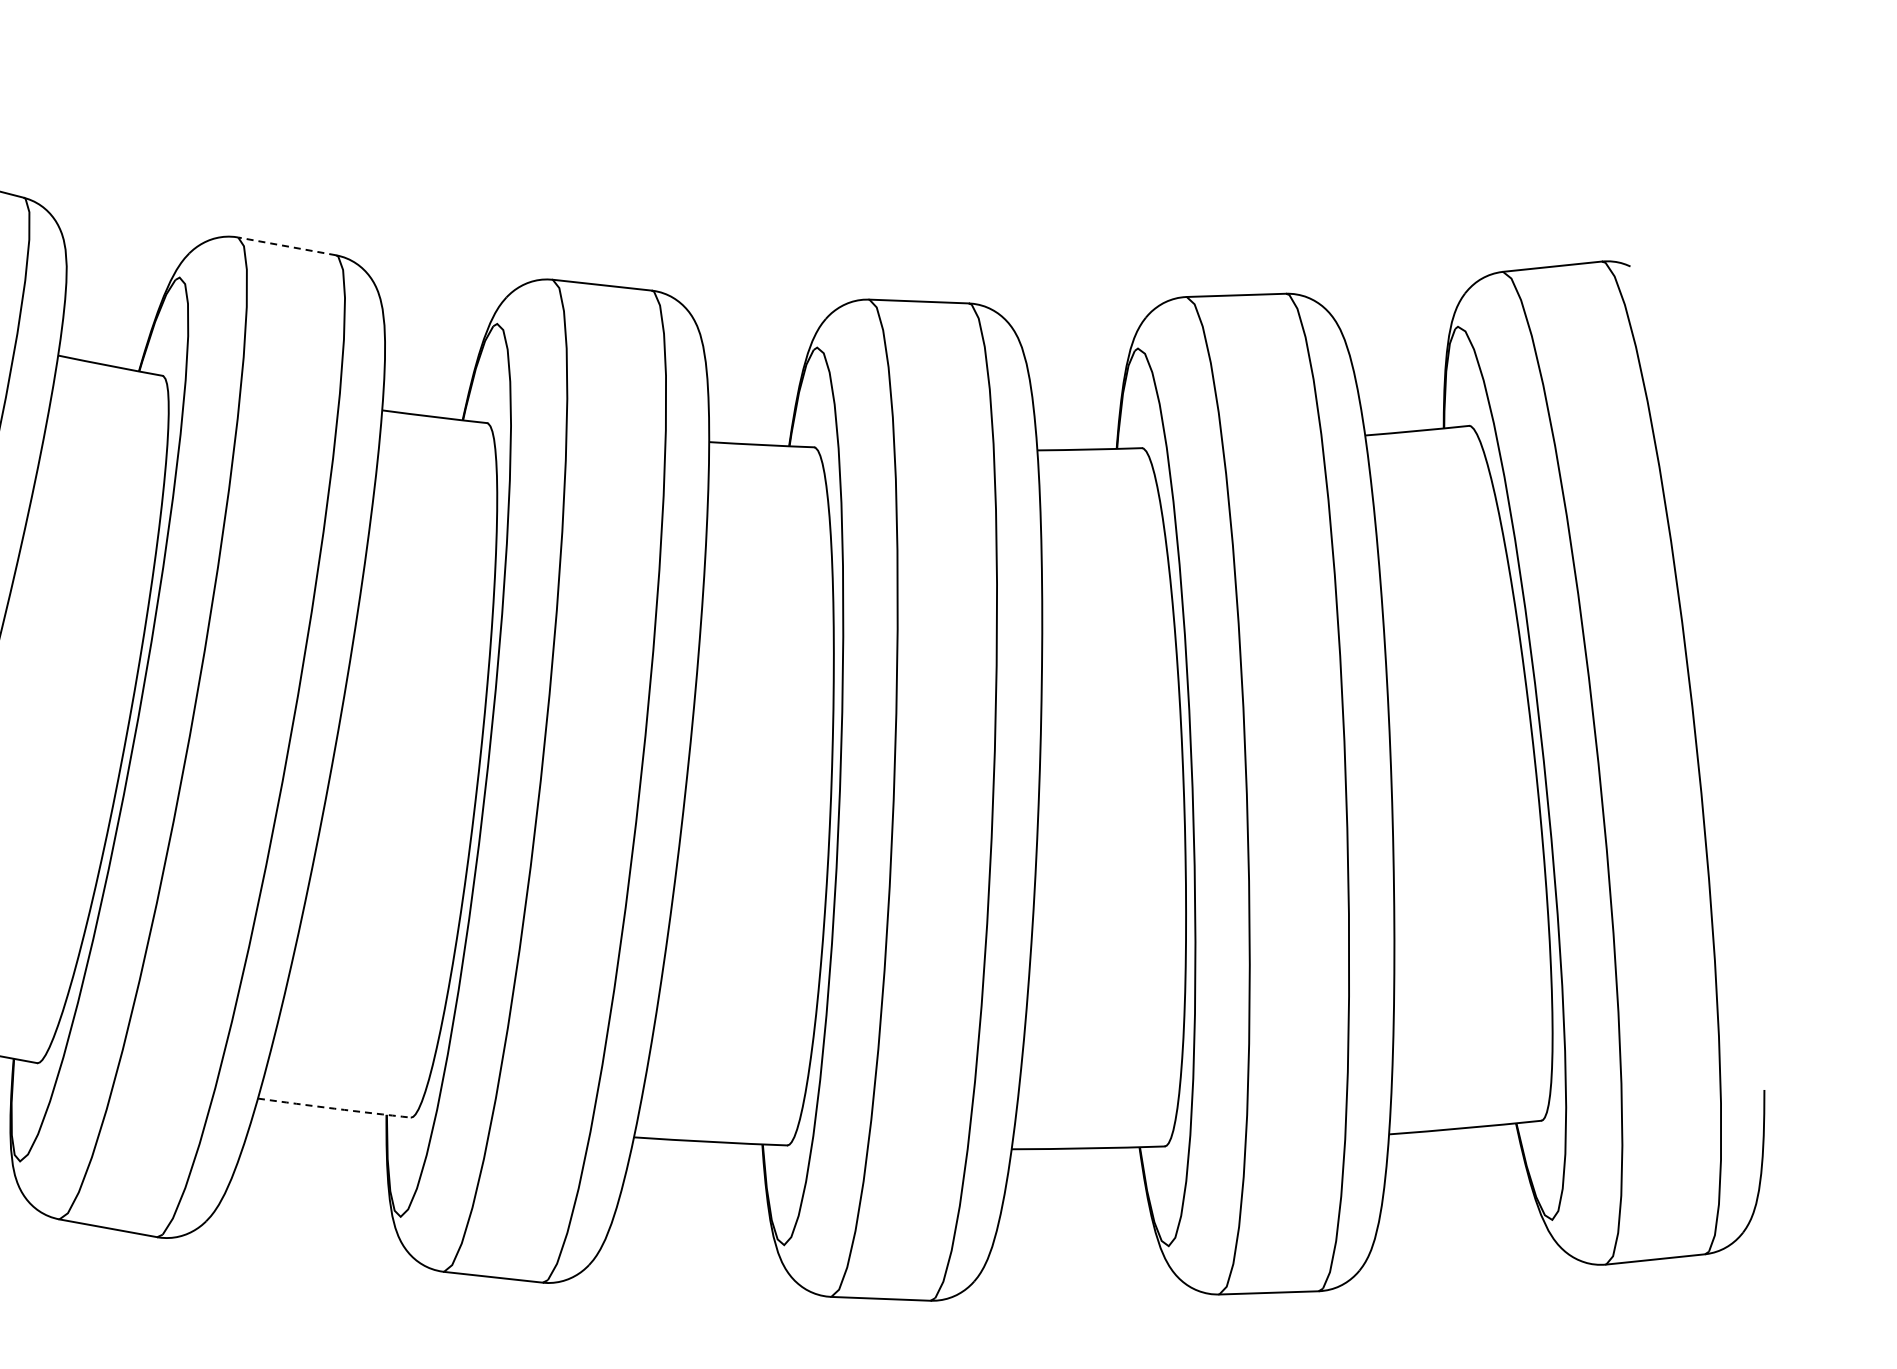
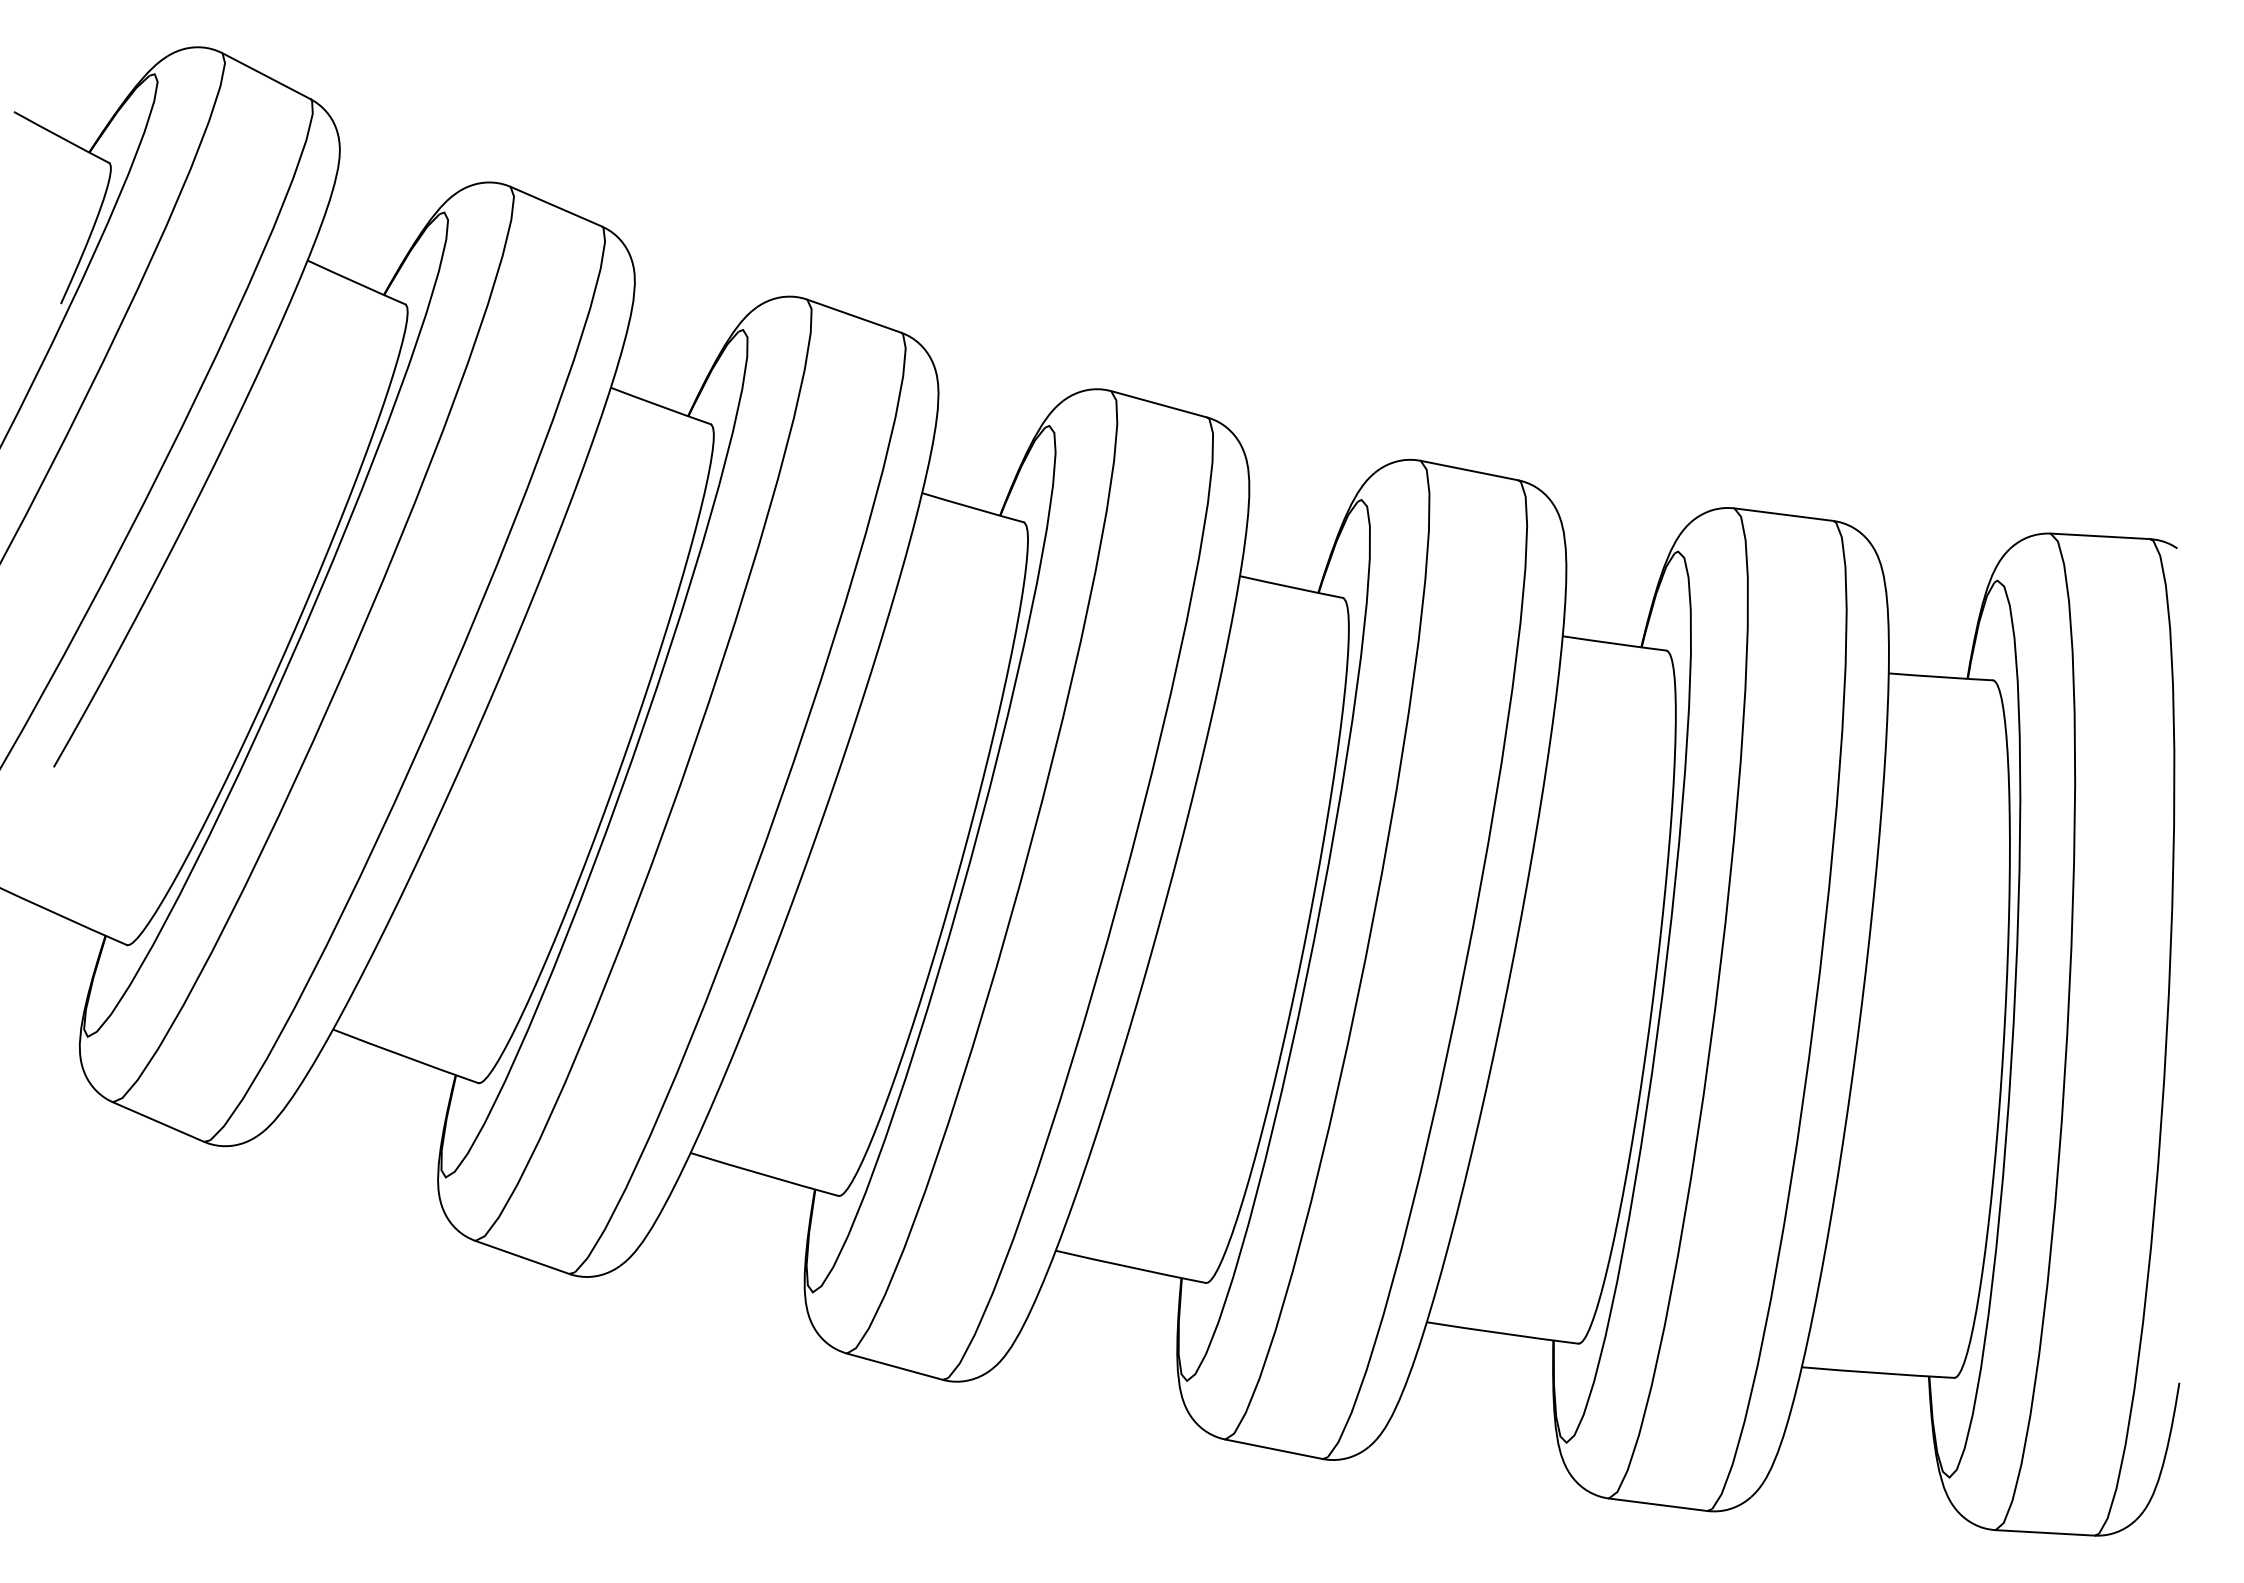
line: (287, 246) -> (854, 316), dashed -> solid
arc: (334, 1109) -> (764, 1175), dashed -> solid

